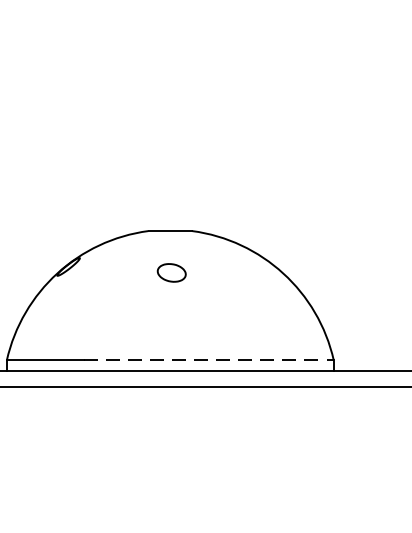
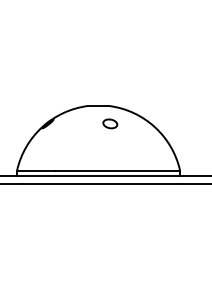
part: (172, 272) -> (110, 123), moved
line: (210, 360) -> (118, 170), dashed -> solid

